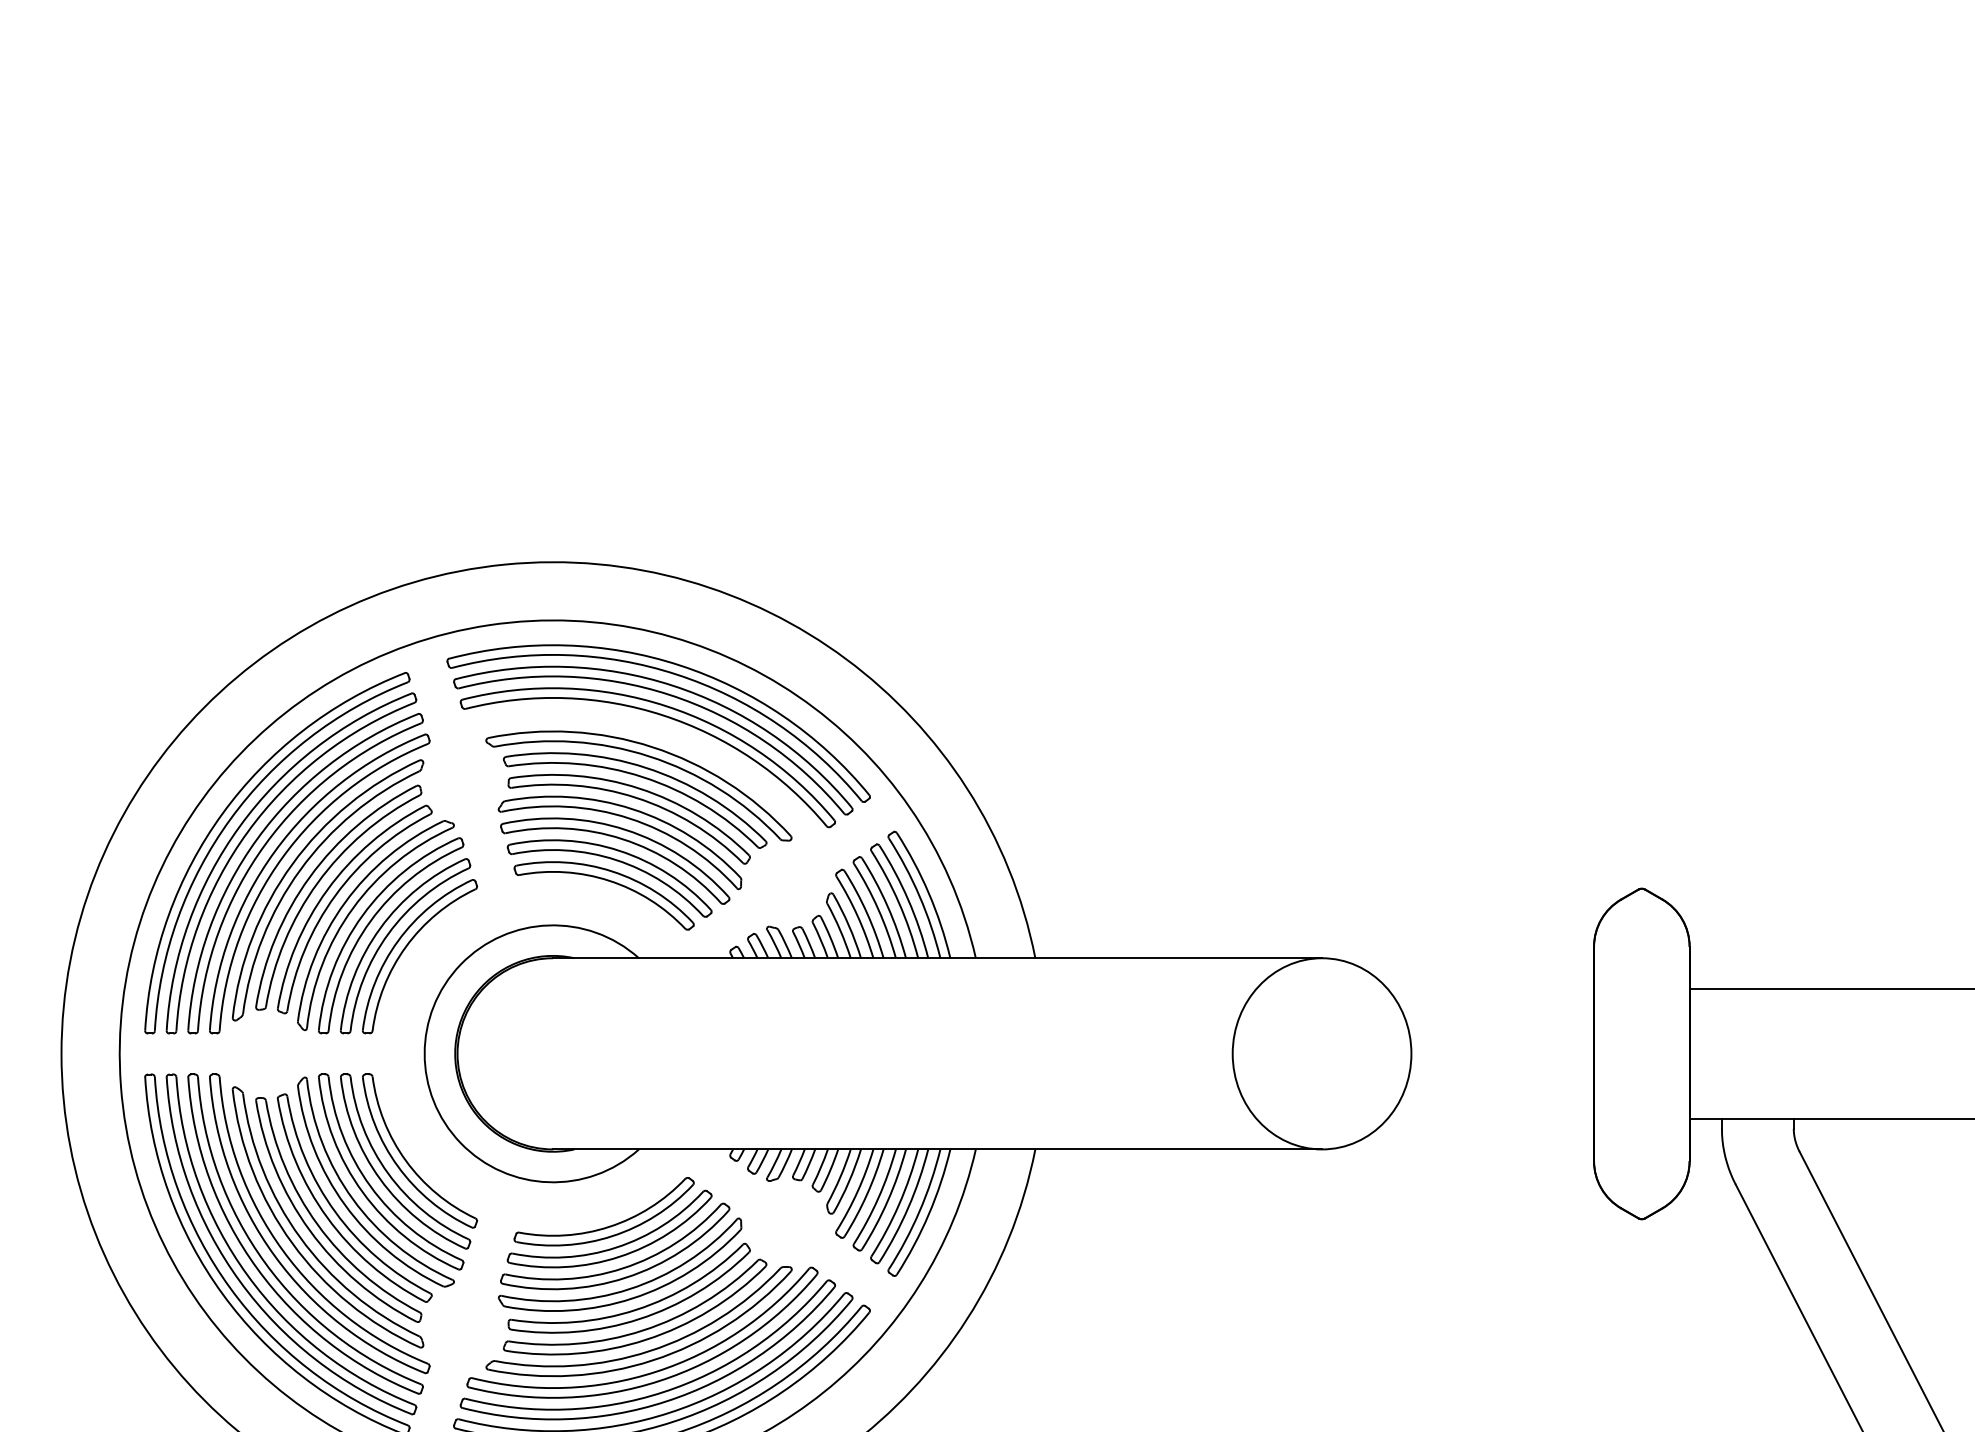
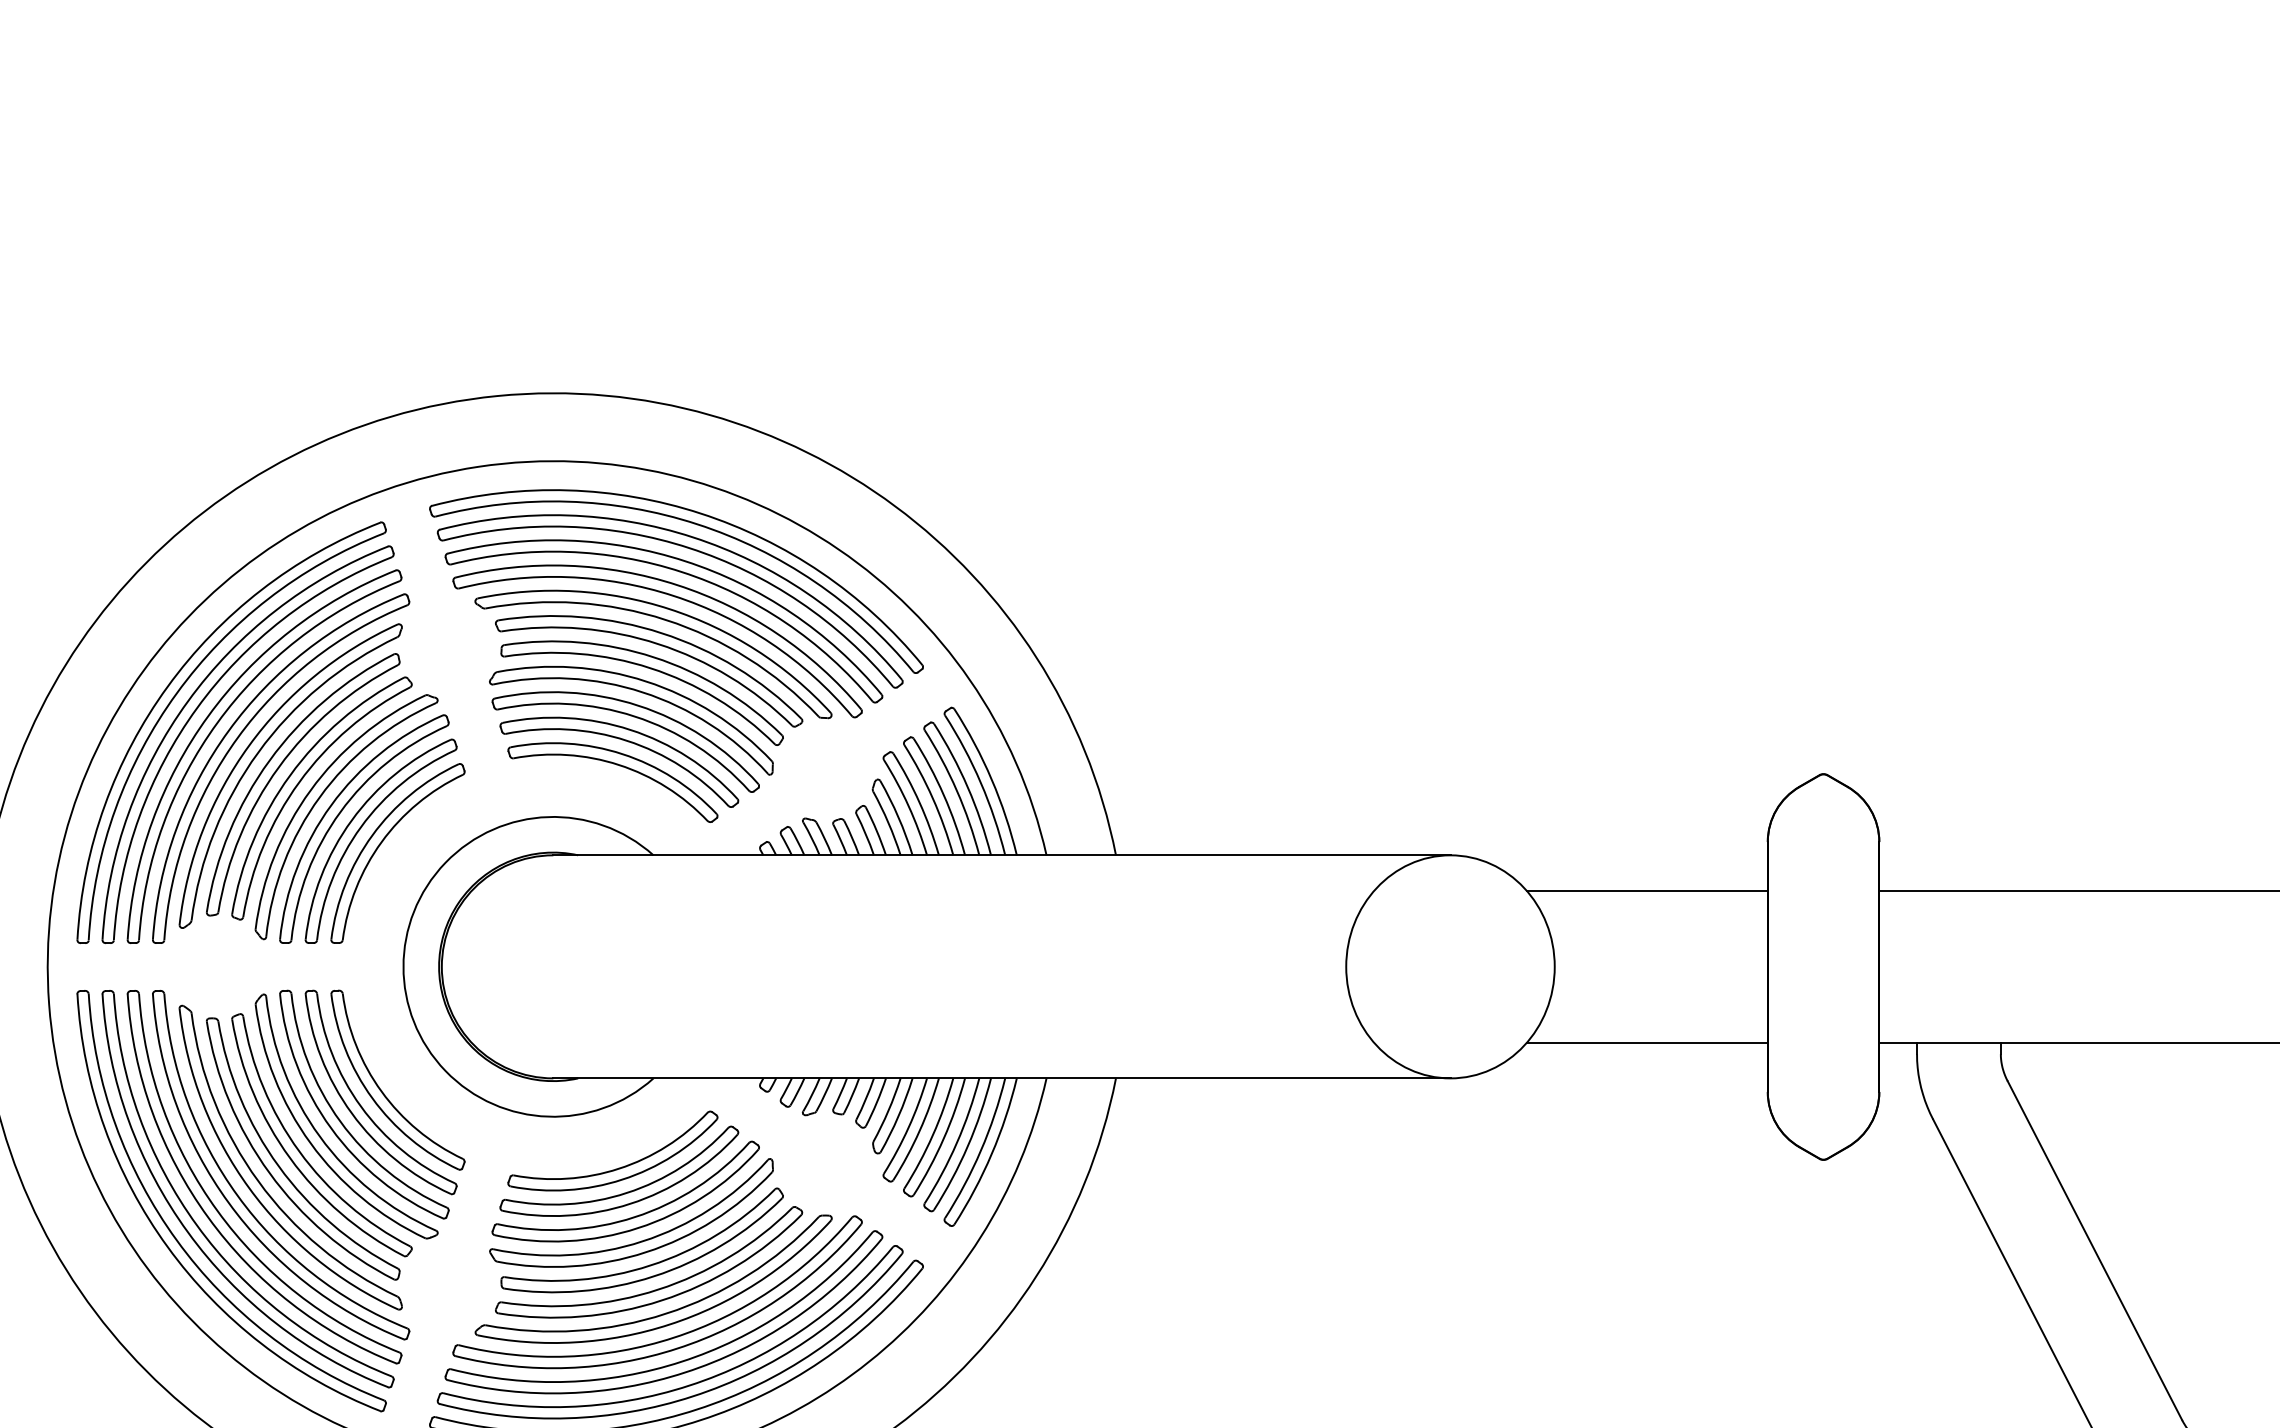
part: (654, 736) -> (671, 596), added
line: (1490, 989) -> (1647, 891), added
line: (1490, 1118) -> (1647, 1042), added

